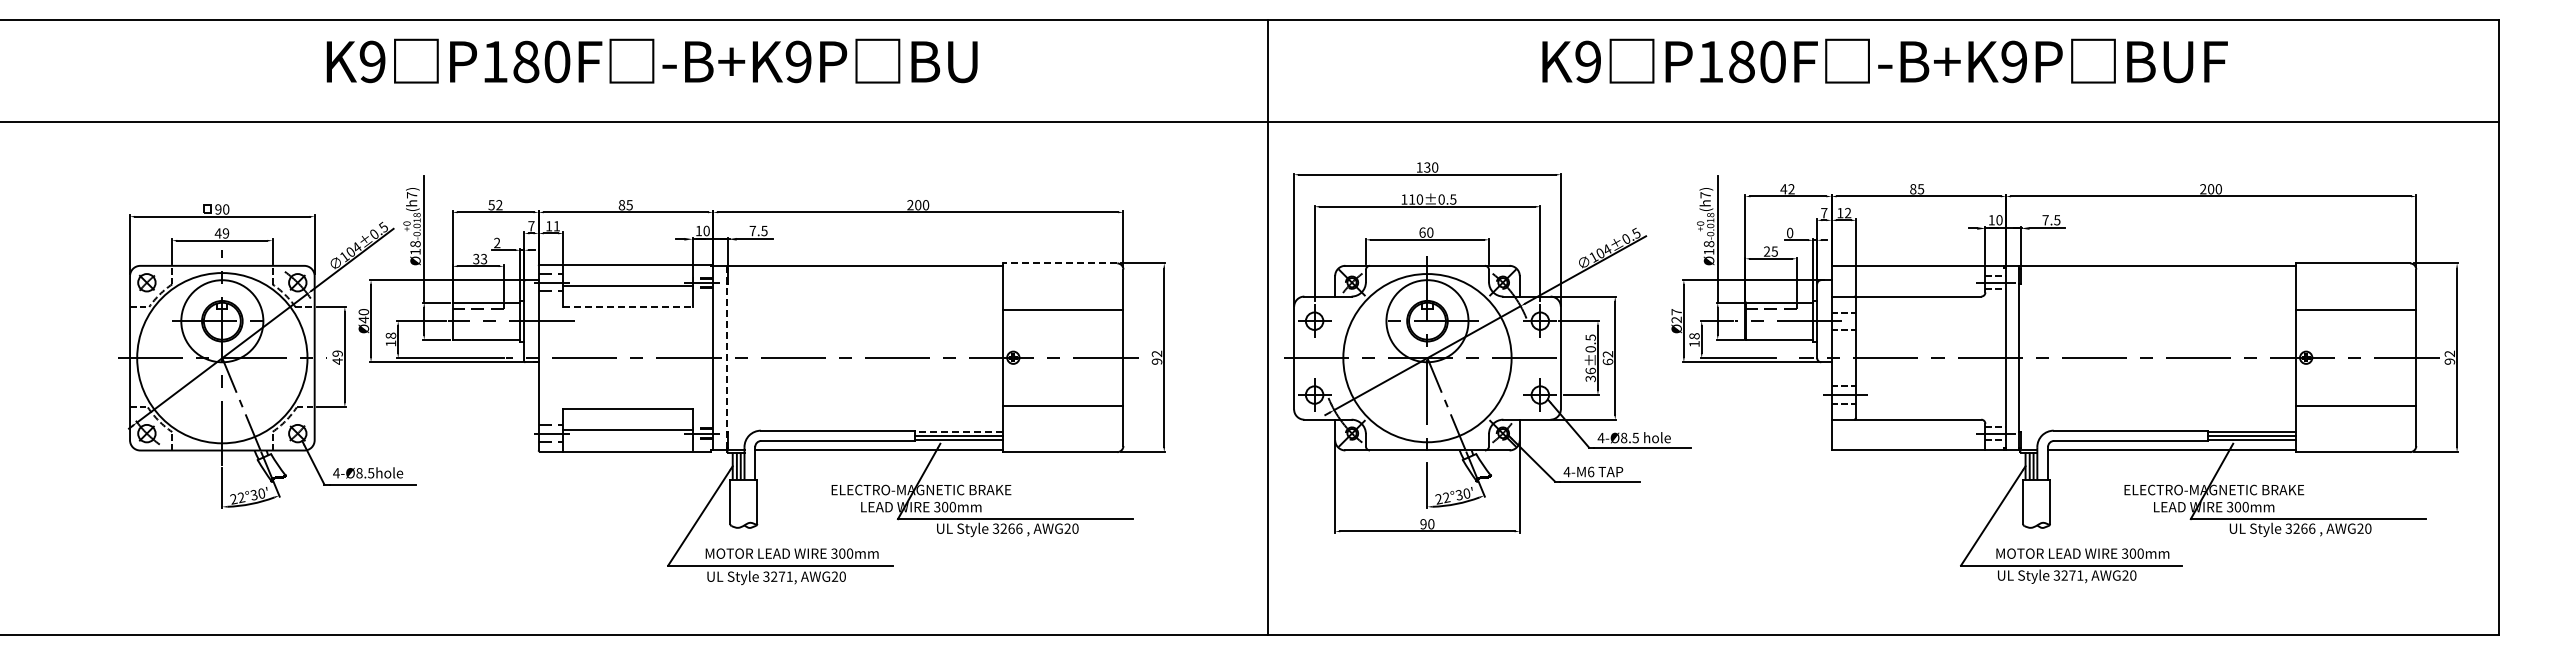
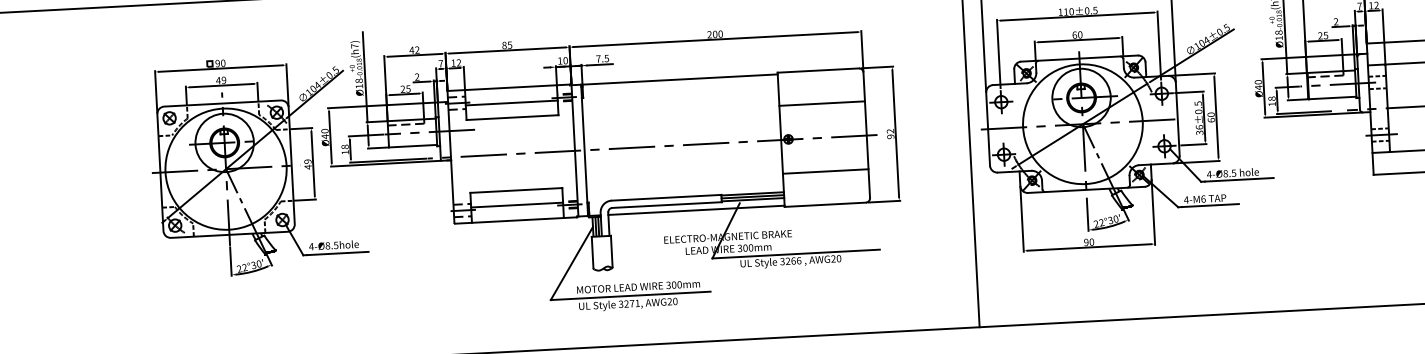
text: (491, 205) -> (411, 50), 52 -> 42
text: (556, 226) -> (458, 63), 11 -> 12
text: (1790, 233) -> (1336, 22), 0 -> 2
text: (480, 258) -> (405, 88), 33 -> 25
line: (1059, 263) -> (817, 70), dashed -> solid
line: (627, 306) -> (512, 117), dashed -> solid
text: (1676, 316) -> (1258, 85), Ø27 -> Ø40
text: (1607, 354) -> (1210, 114), 62 -> 60
line: (726, 358) -> (584, 150), dashed -> solid
line: (959, 431) -> (752, 193), dashed -> solid

